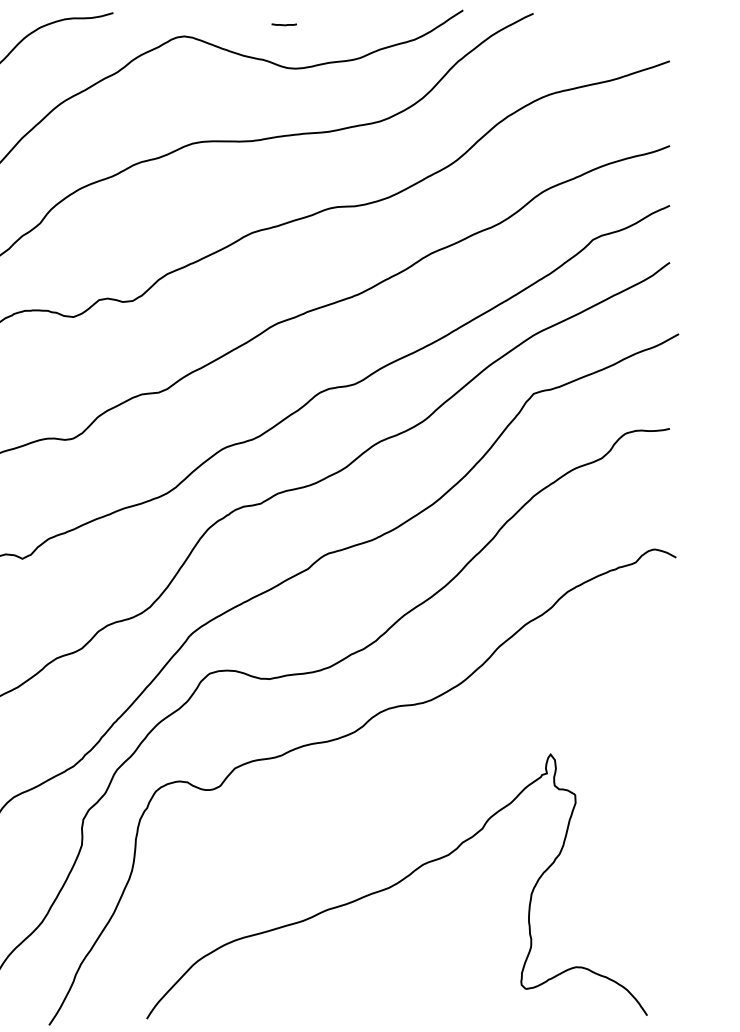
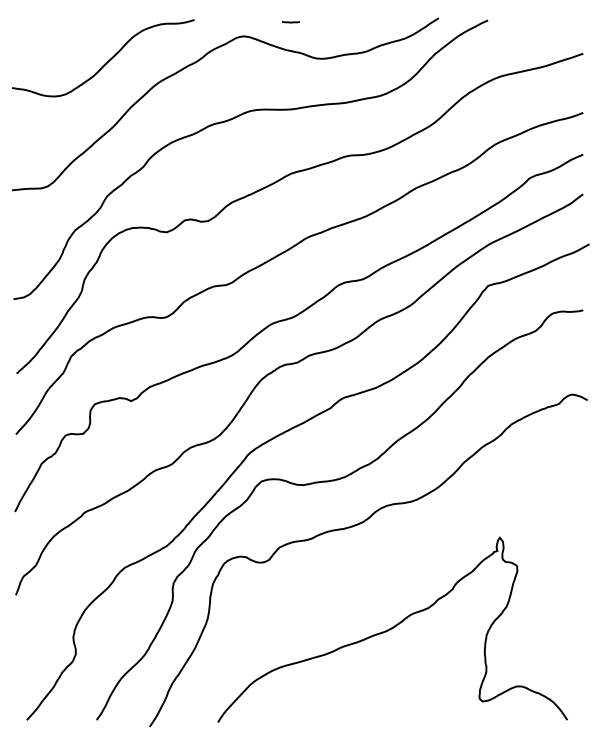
line: (283, 25) -> (290, 22), moved

